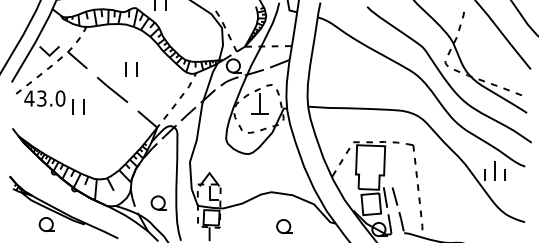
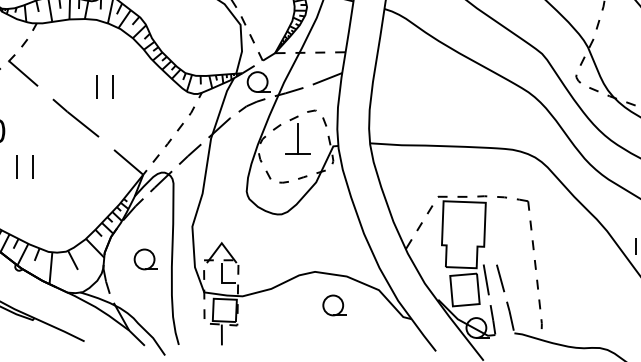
part: (78, 106) -> (24, 167), moved
part: (158, 202) -> (145, 258), moved
part: (284, 226) -> (334, 305), moved

